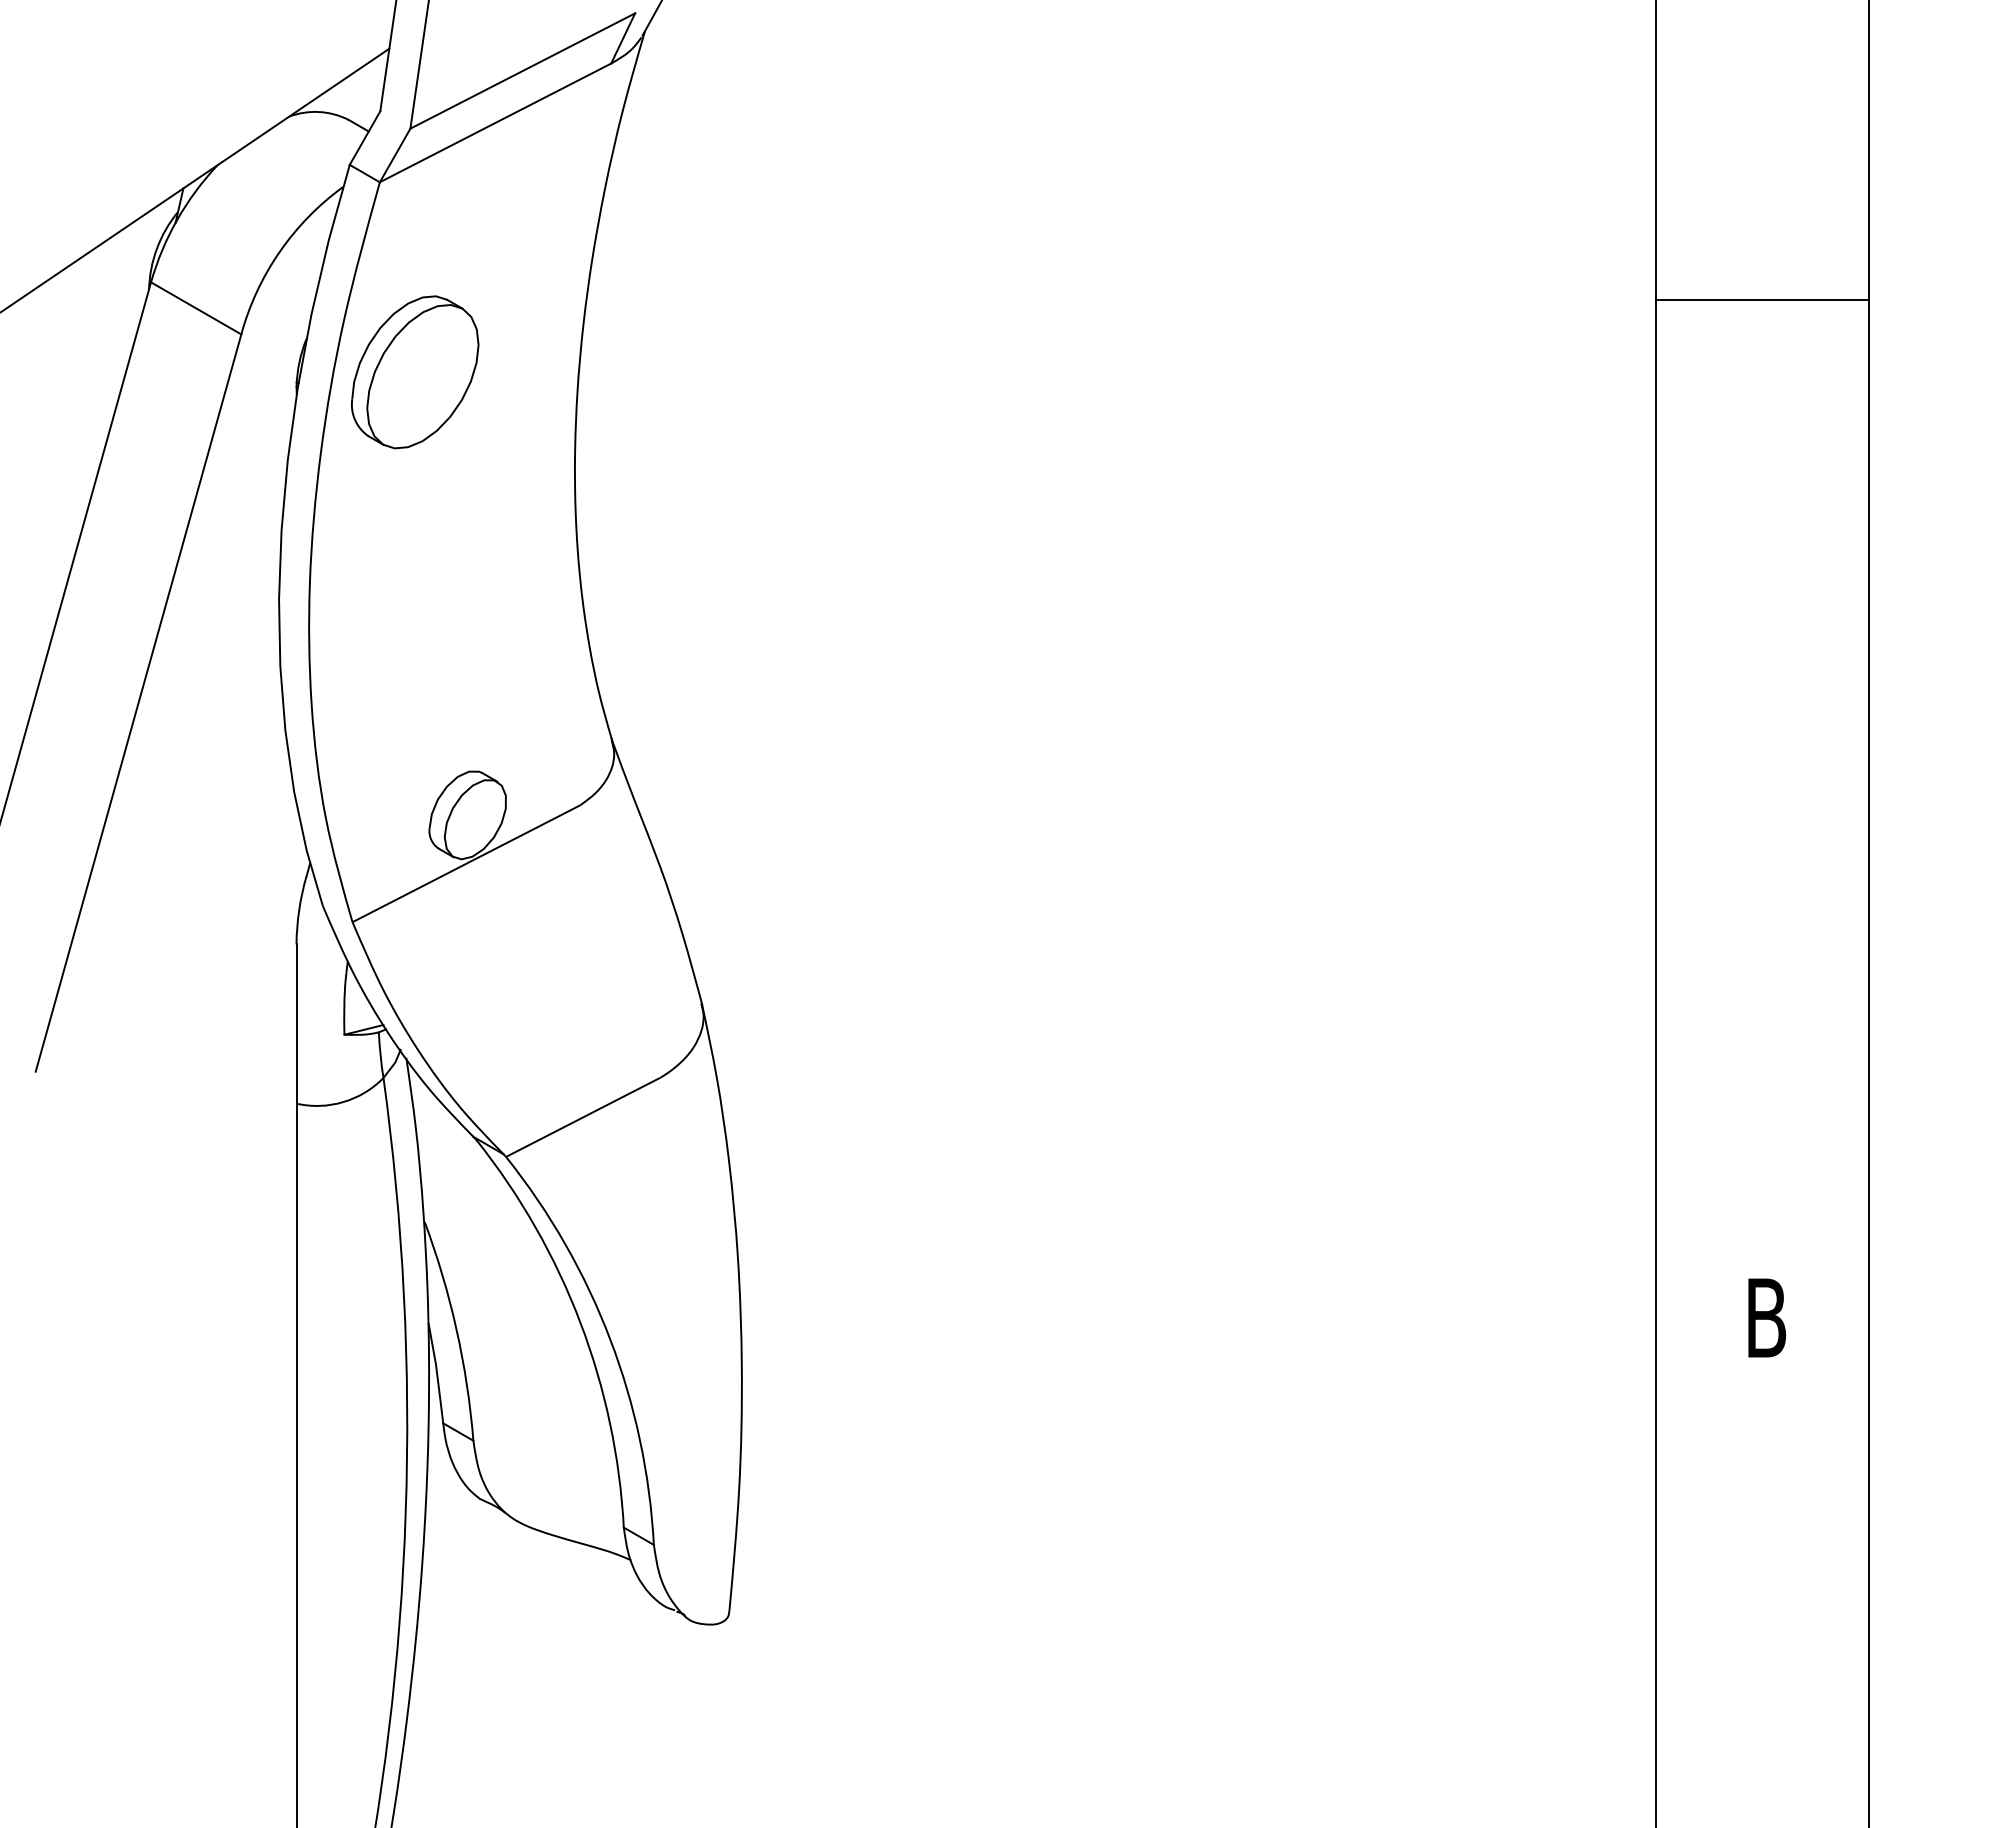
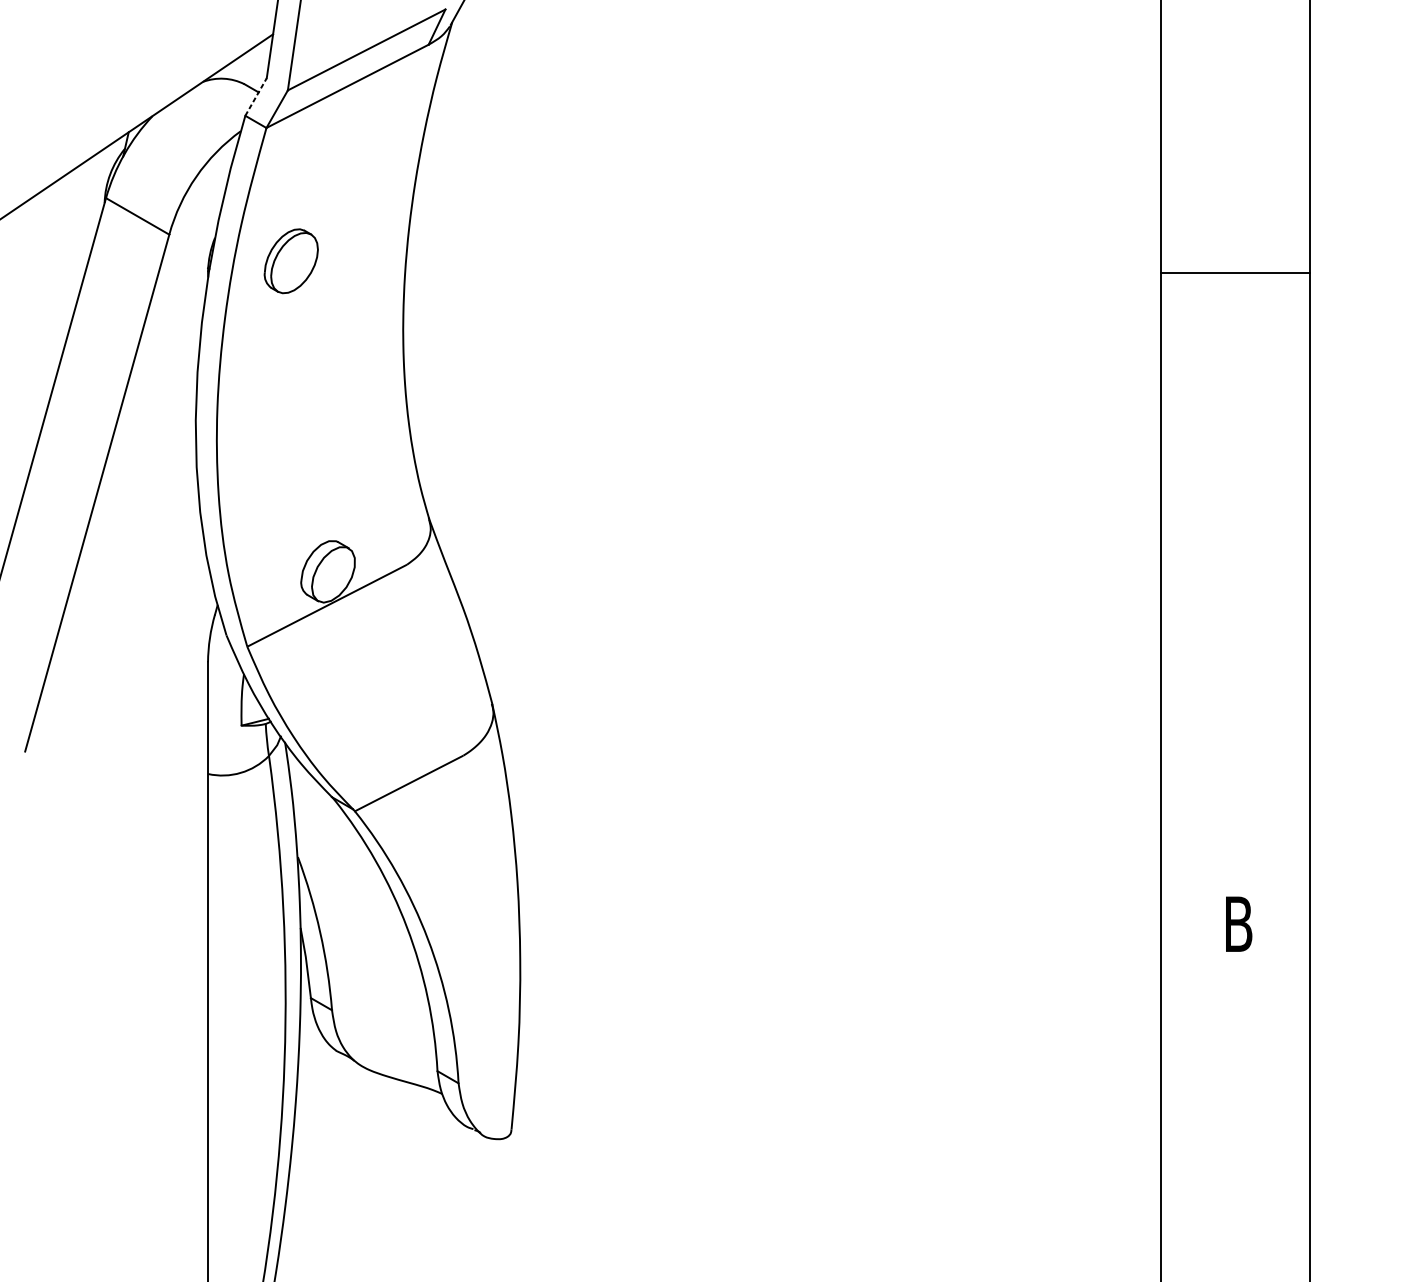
line: (365, 138) -> (256, 97), solid -> dashed
line: (1762, 299) -> (1235, 272), moved
part: (415, 372) -> (291, 261), size x0.6

